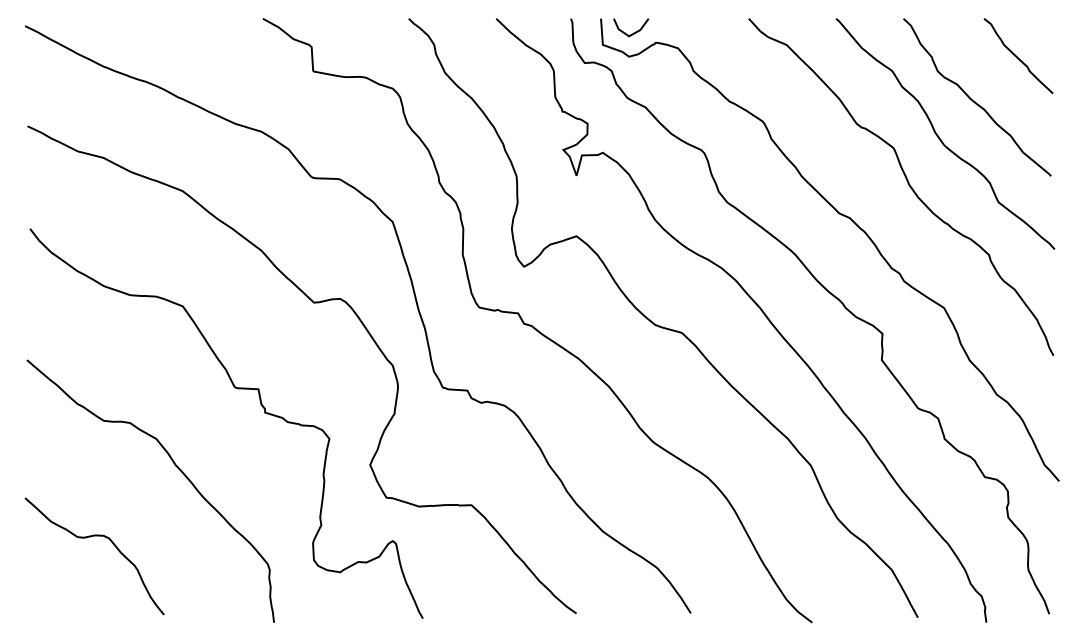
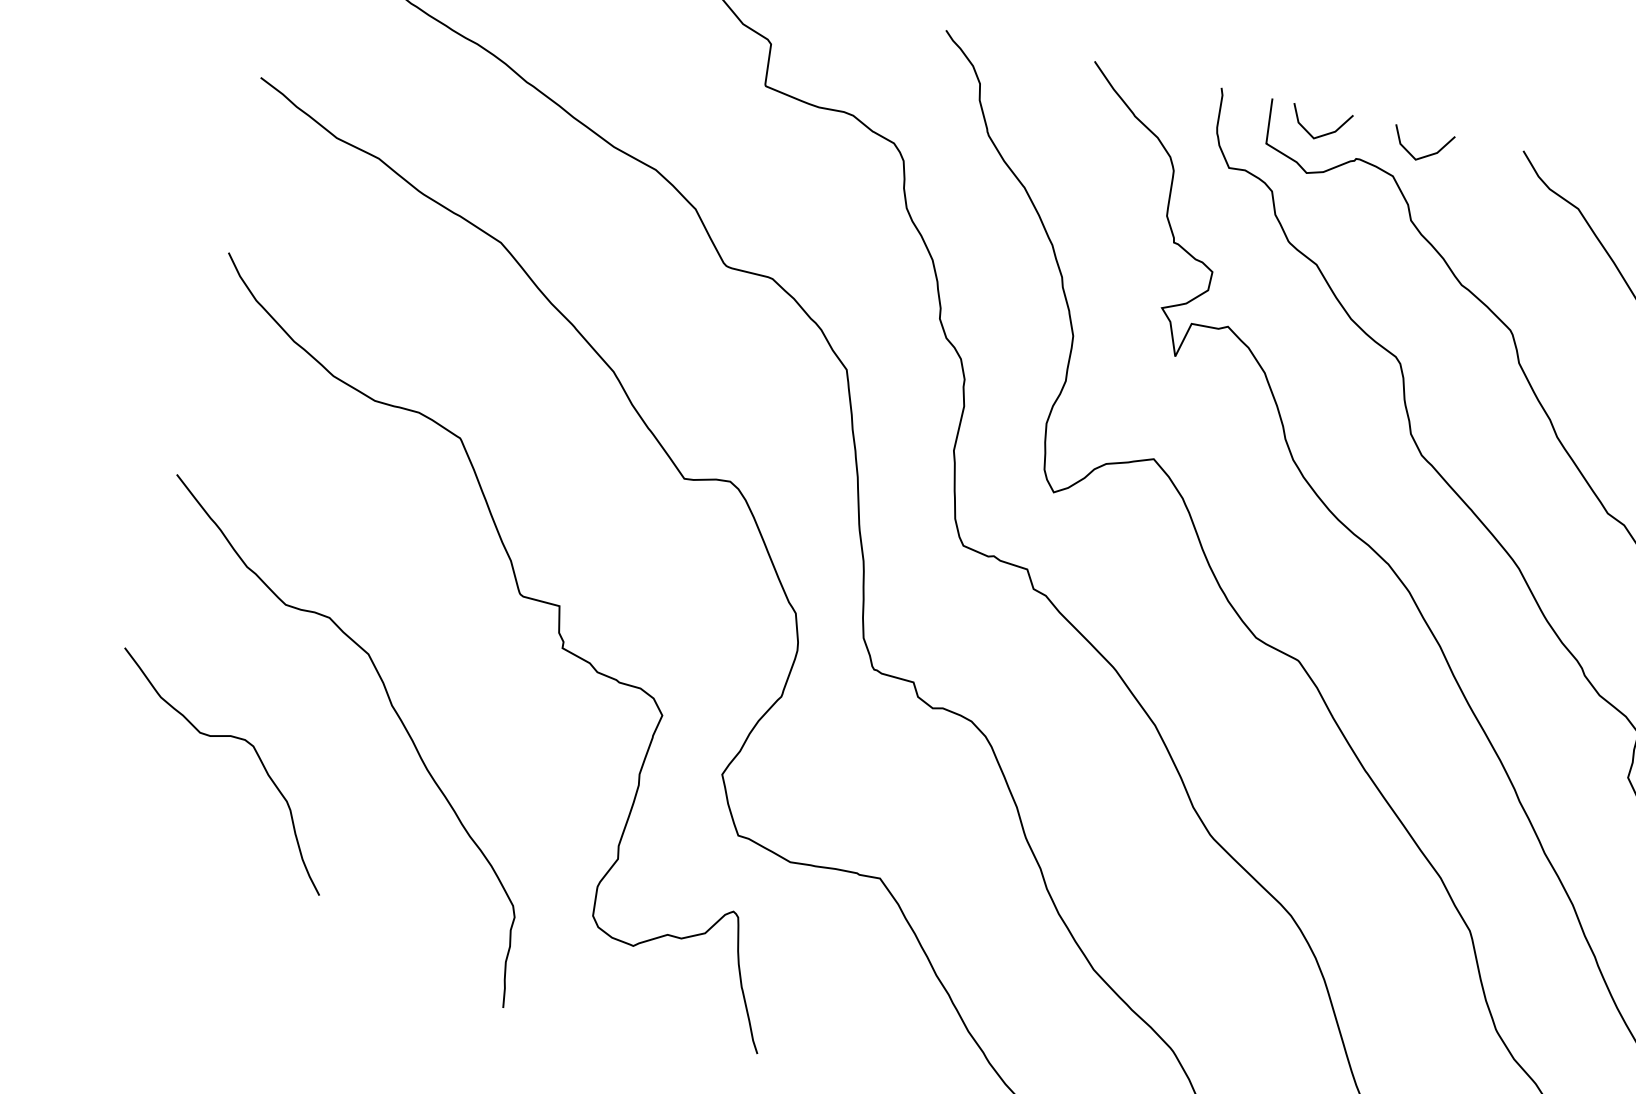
line: (693, 32) -> (1424, 154), added
curve: (91, 537) -> (223, 738), moved

